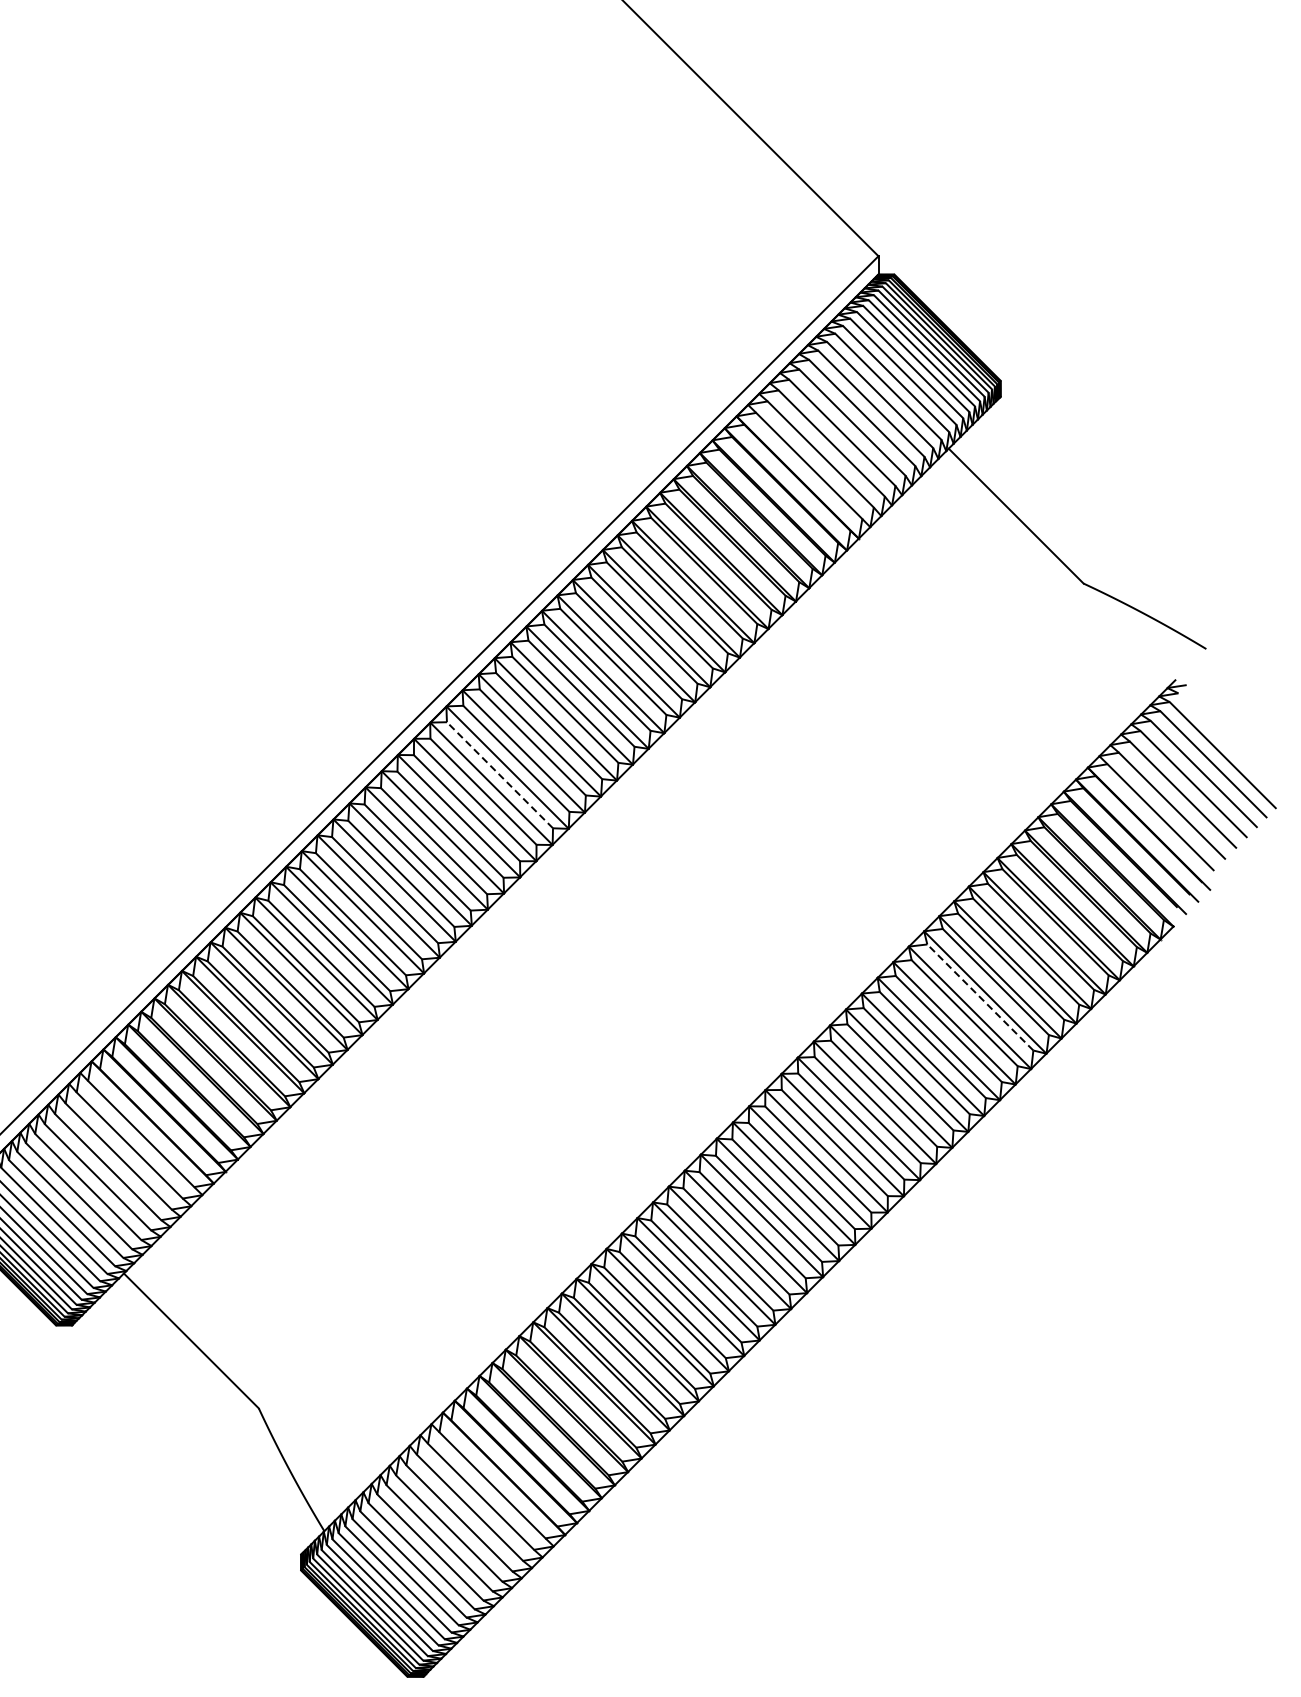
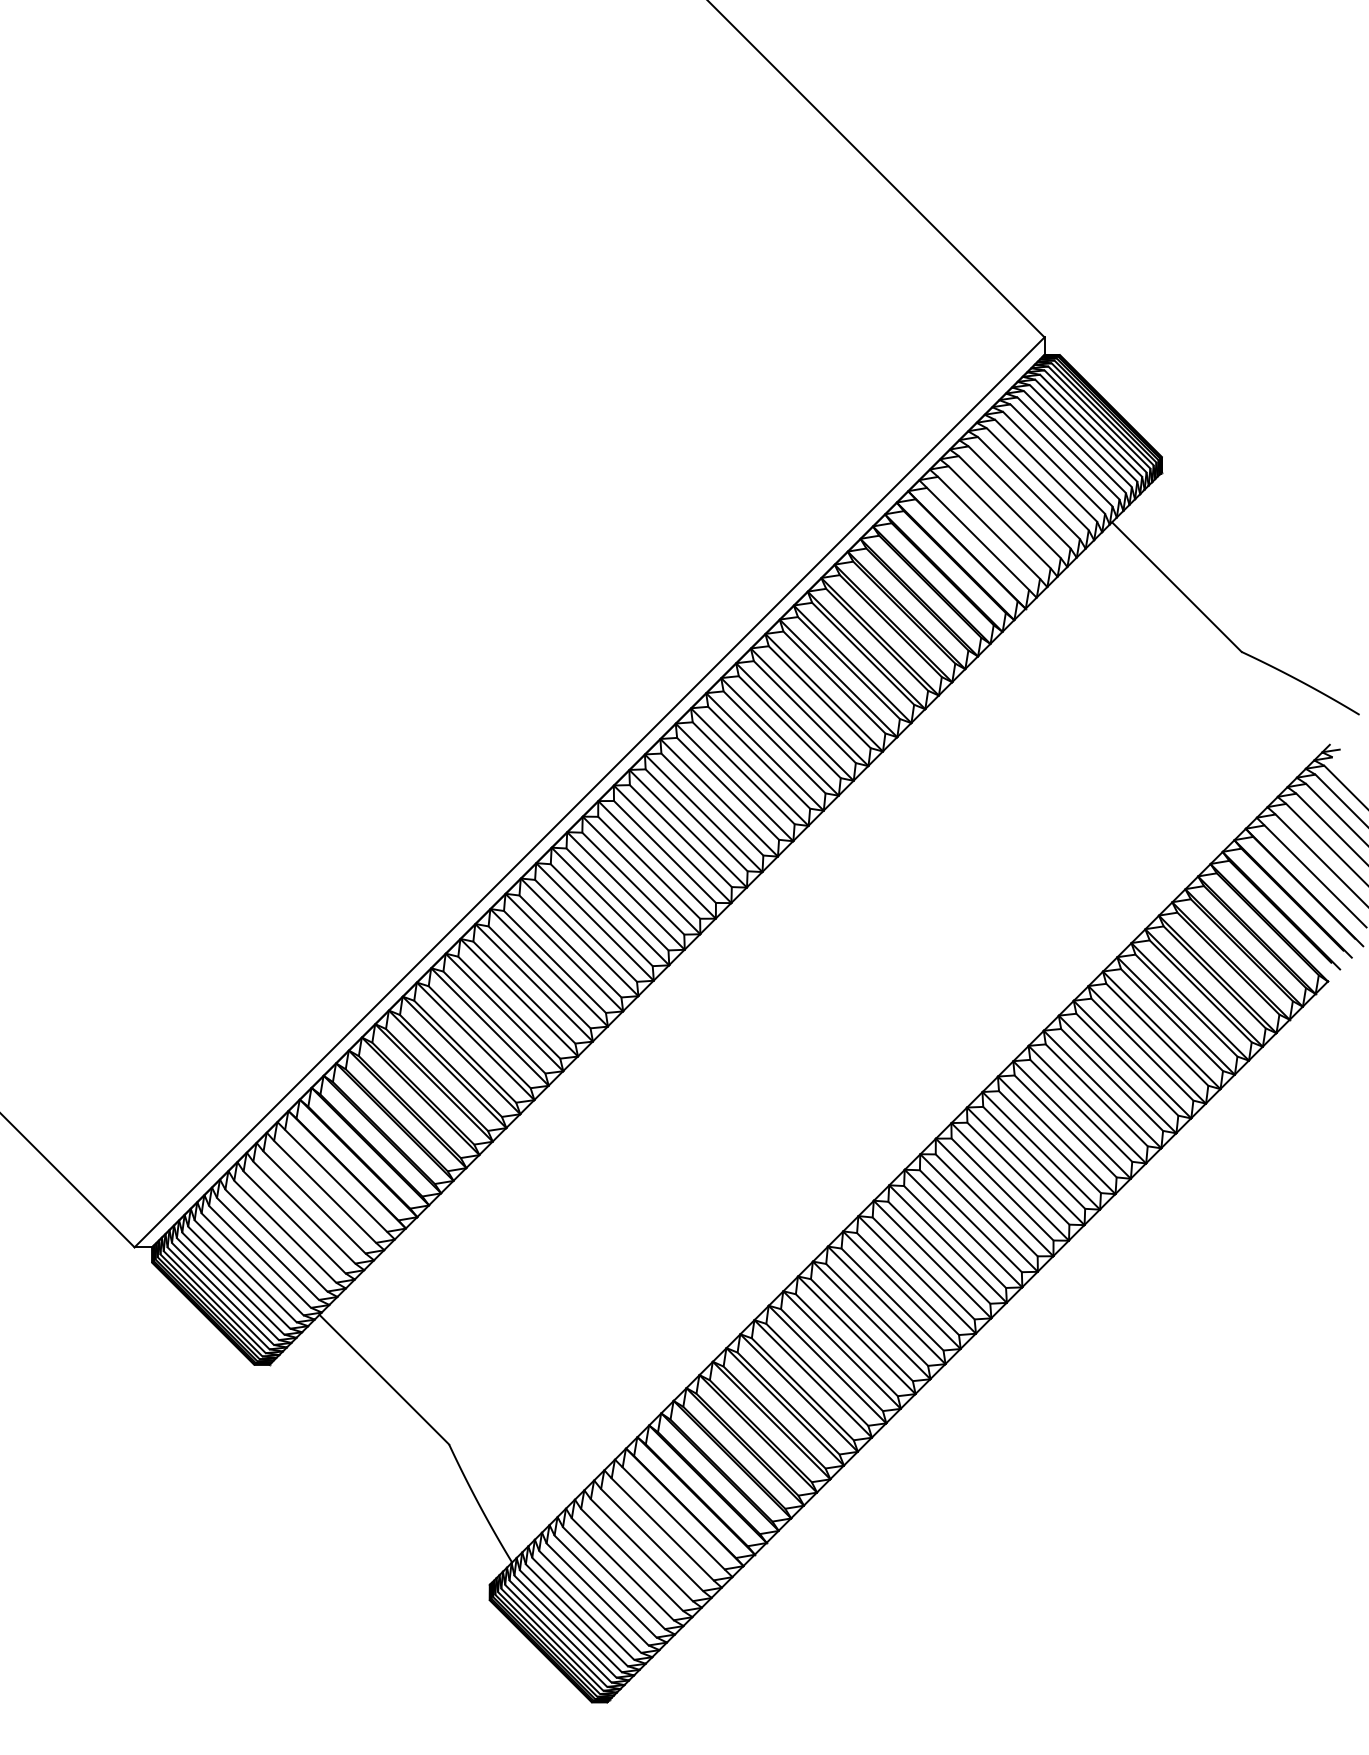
line: (499, 774) -> (680, 835), dashed -> solid
line: (980, 997) -> (1142, 1049), dashed -> solid

